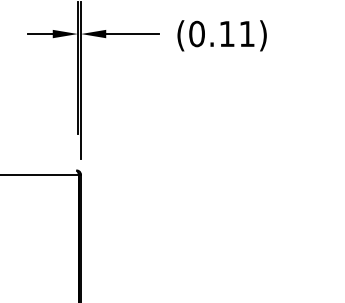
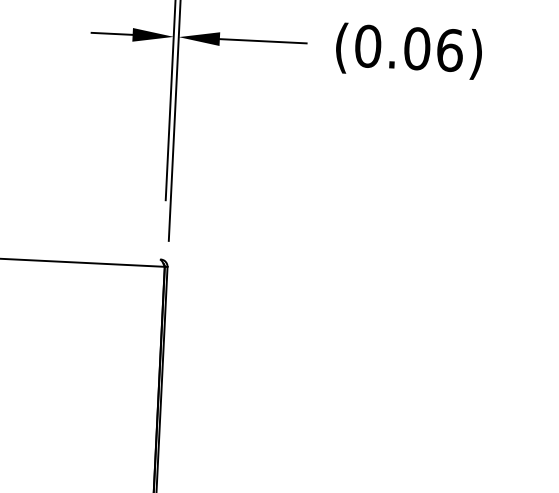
text: (237, 33) -> (434, 48), (0.11) -> (0.06)

